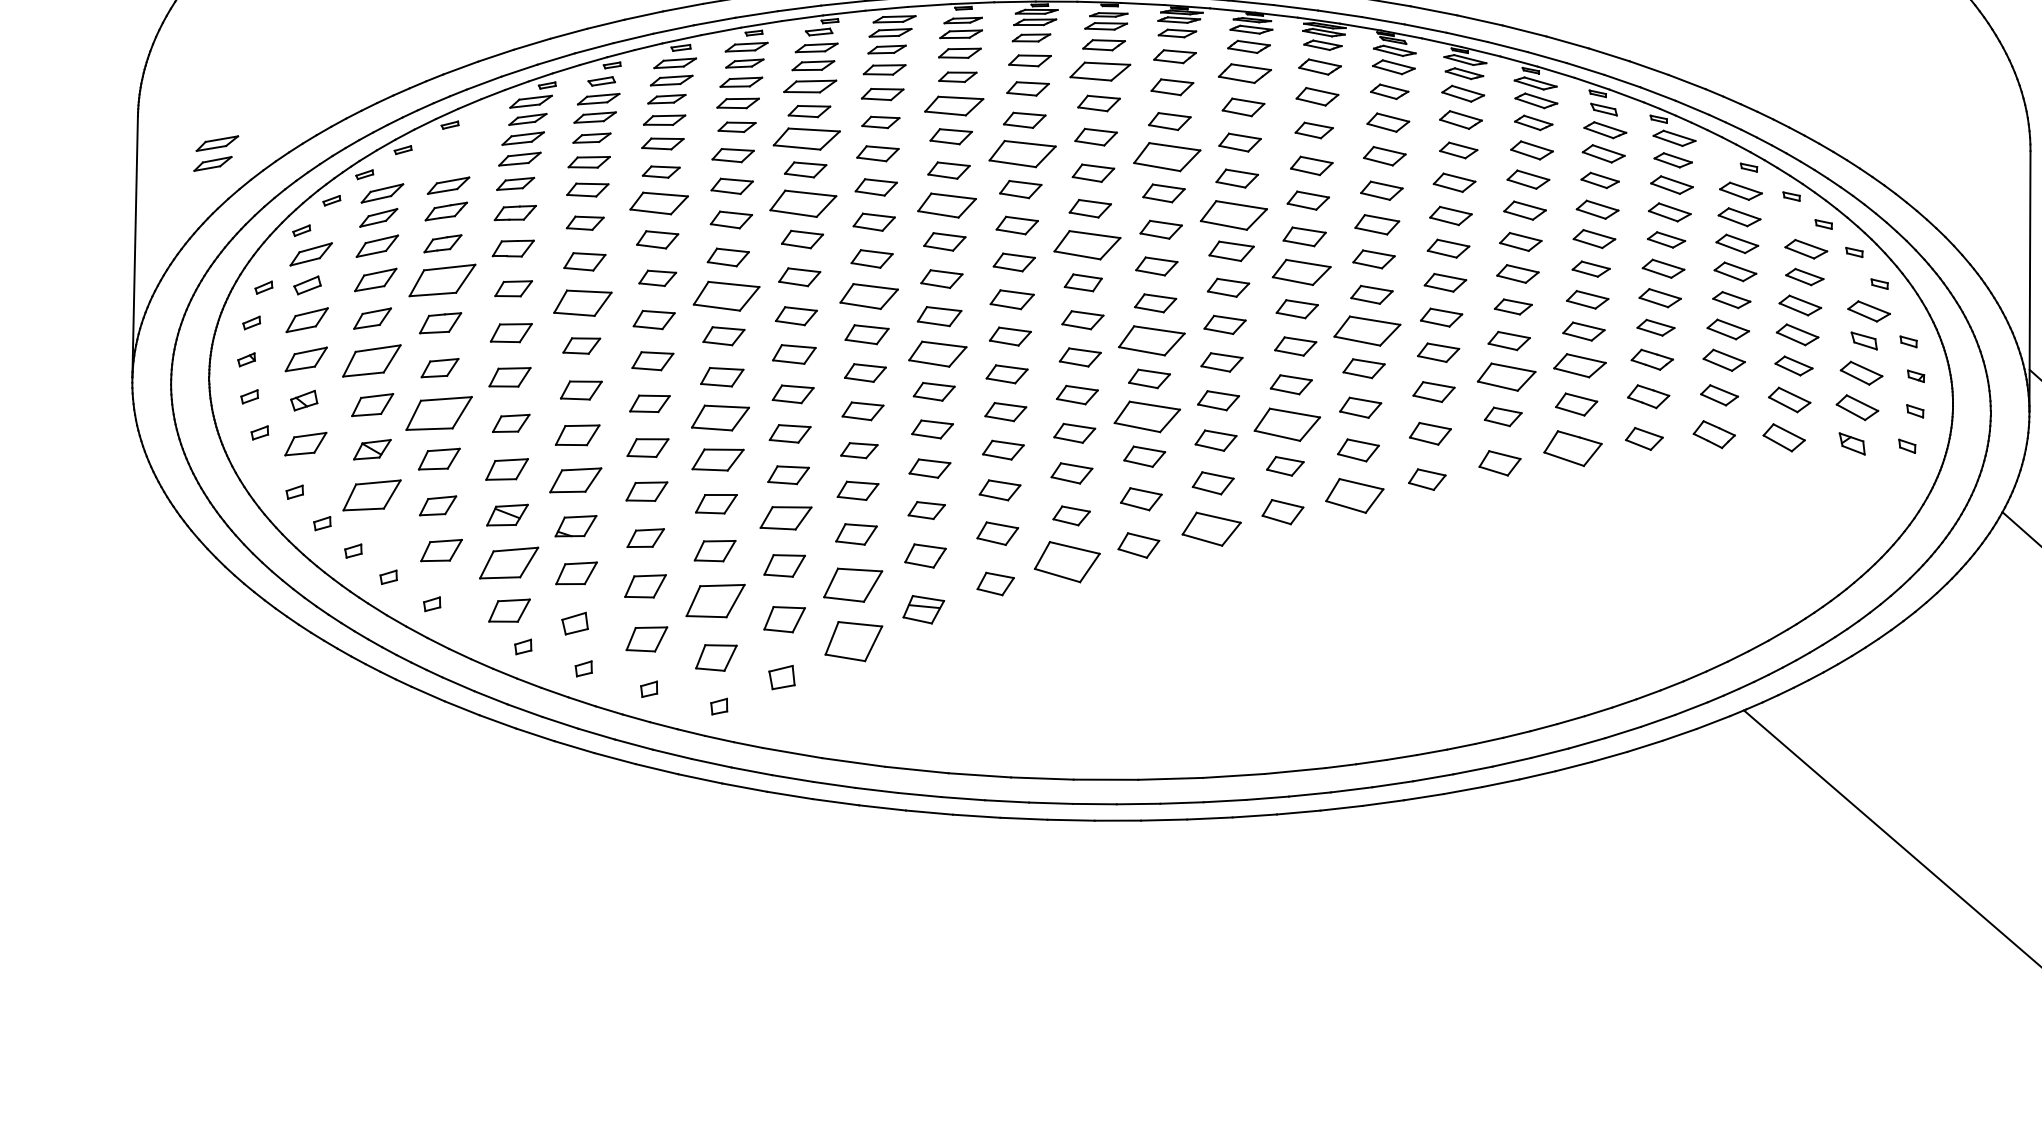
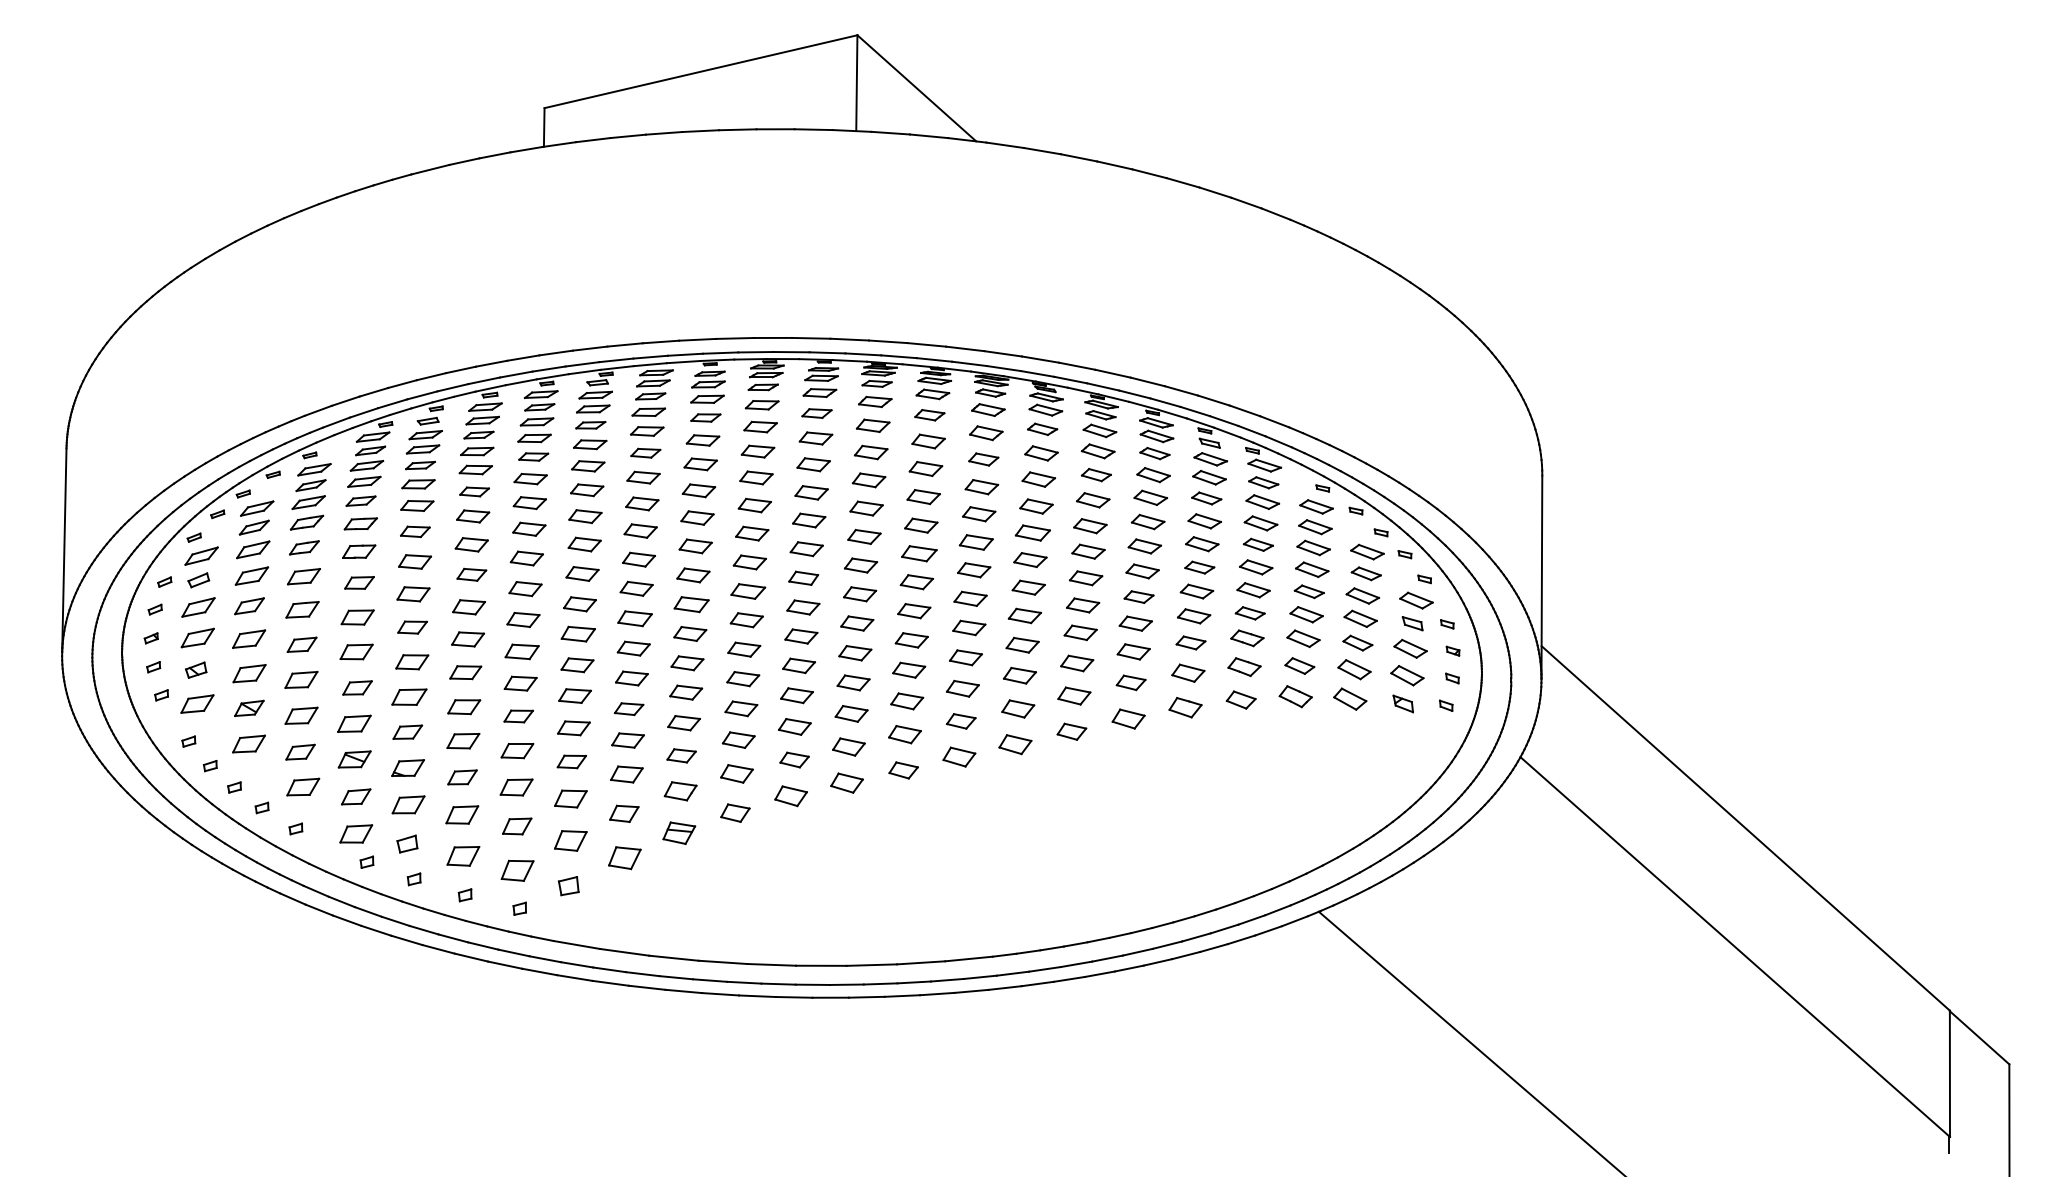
part: (1099, 71) -> (816, 413), size x0.62
part: (1244, 74) -> (929, 415), size x0.71
part: (809, 86) -> (590, 425), size x0.71
part: (953, 106) -> (702, 440), size x0.71
part: (807, 139) -> (588, 466), size x0.62
part: (216, 153) -> (313, 477), moved
part: (1022, 153) -> (756, 477), size x0.62
part: (1166, 157) -> (868, 480), size x0.62
part: (659, 203) -> (473, 516), size x0.71
part: (803, 203) -> (585, 516), size x0.62
part: (947, 204) -> (697, 517), size x0.71
part: (1234, 215) -> (921, 525), size x0.62
part: (1086, 245) -> (806, 549), size x0.62
part: (1302, 272) -> (974, 570), size x0.71
part: (441, 280) -> (303, 576), size x0.62
part: (868, 295) -> (636, 588), size x0.71
part: (726, 297) -> (525, 589), size x0.62
part: (582, 303) -> (413, 594), size x0.71
part: (1366, 330) -> (1024, 615), size x0.62
part: (1152, 340) -> (857, 623), size x0.62
part: (938, 353) -> (690, 633), size x0.71
part: (372, 360) -> (249, 638), size x0.71
part: (1579, 365) -> (1190, 642), size x0.71
part: (1506, 376) -> (1133, 651), size x0.71
part: (439, 412) -> (301, 679), size x0.62
part: (1147, 416) -> (853, 682), size x0.62
part: (720, 417) -> (520, 683), size x0.71
part: (1286, 424) -> (962, 688), size x0.62
part: (1572, 448) -> (1185, 707), size x0.71
part: (717, 460) -> (518, 716), size x0.71
part: (575, 479) -> (407, 731), size x0.71
part: (371, 494) -> (248, 743), size x0.71
part: (1354, 495) -> (1015, 744), size x0.71
part: (785, 517) -> (571, 761), size x0.71
part: (1211, 529) -> (903, 770), size x0.62
part: (509, 562) -> (356, 796), size x0.62
part: (1066, 562) -> (790, 796), size x0.62
part: (853, 584) -> (624, 813), size x0.62
part: (716, 601) -> (517, 826), size x0.62
part: (853, 642) -> (624, 858), size x0.71

